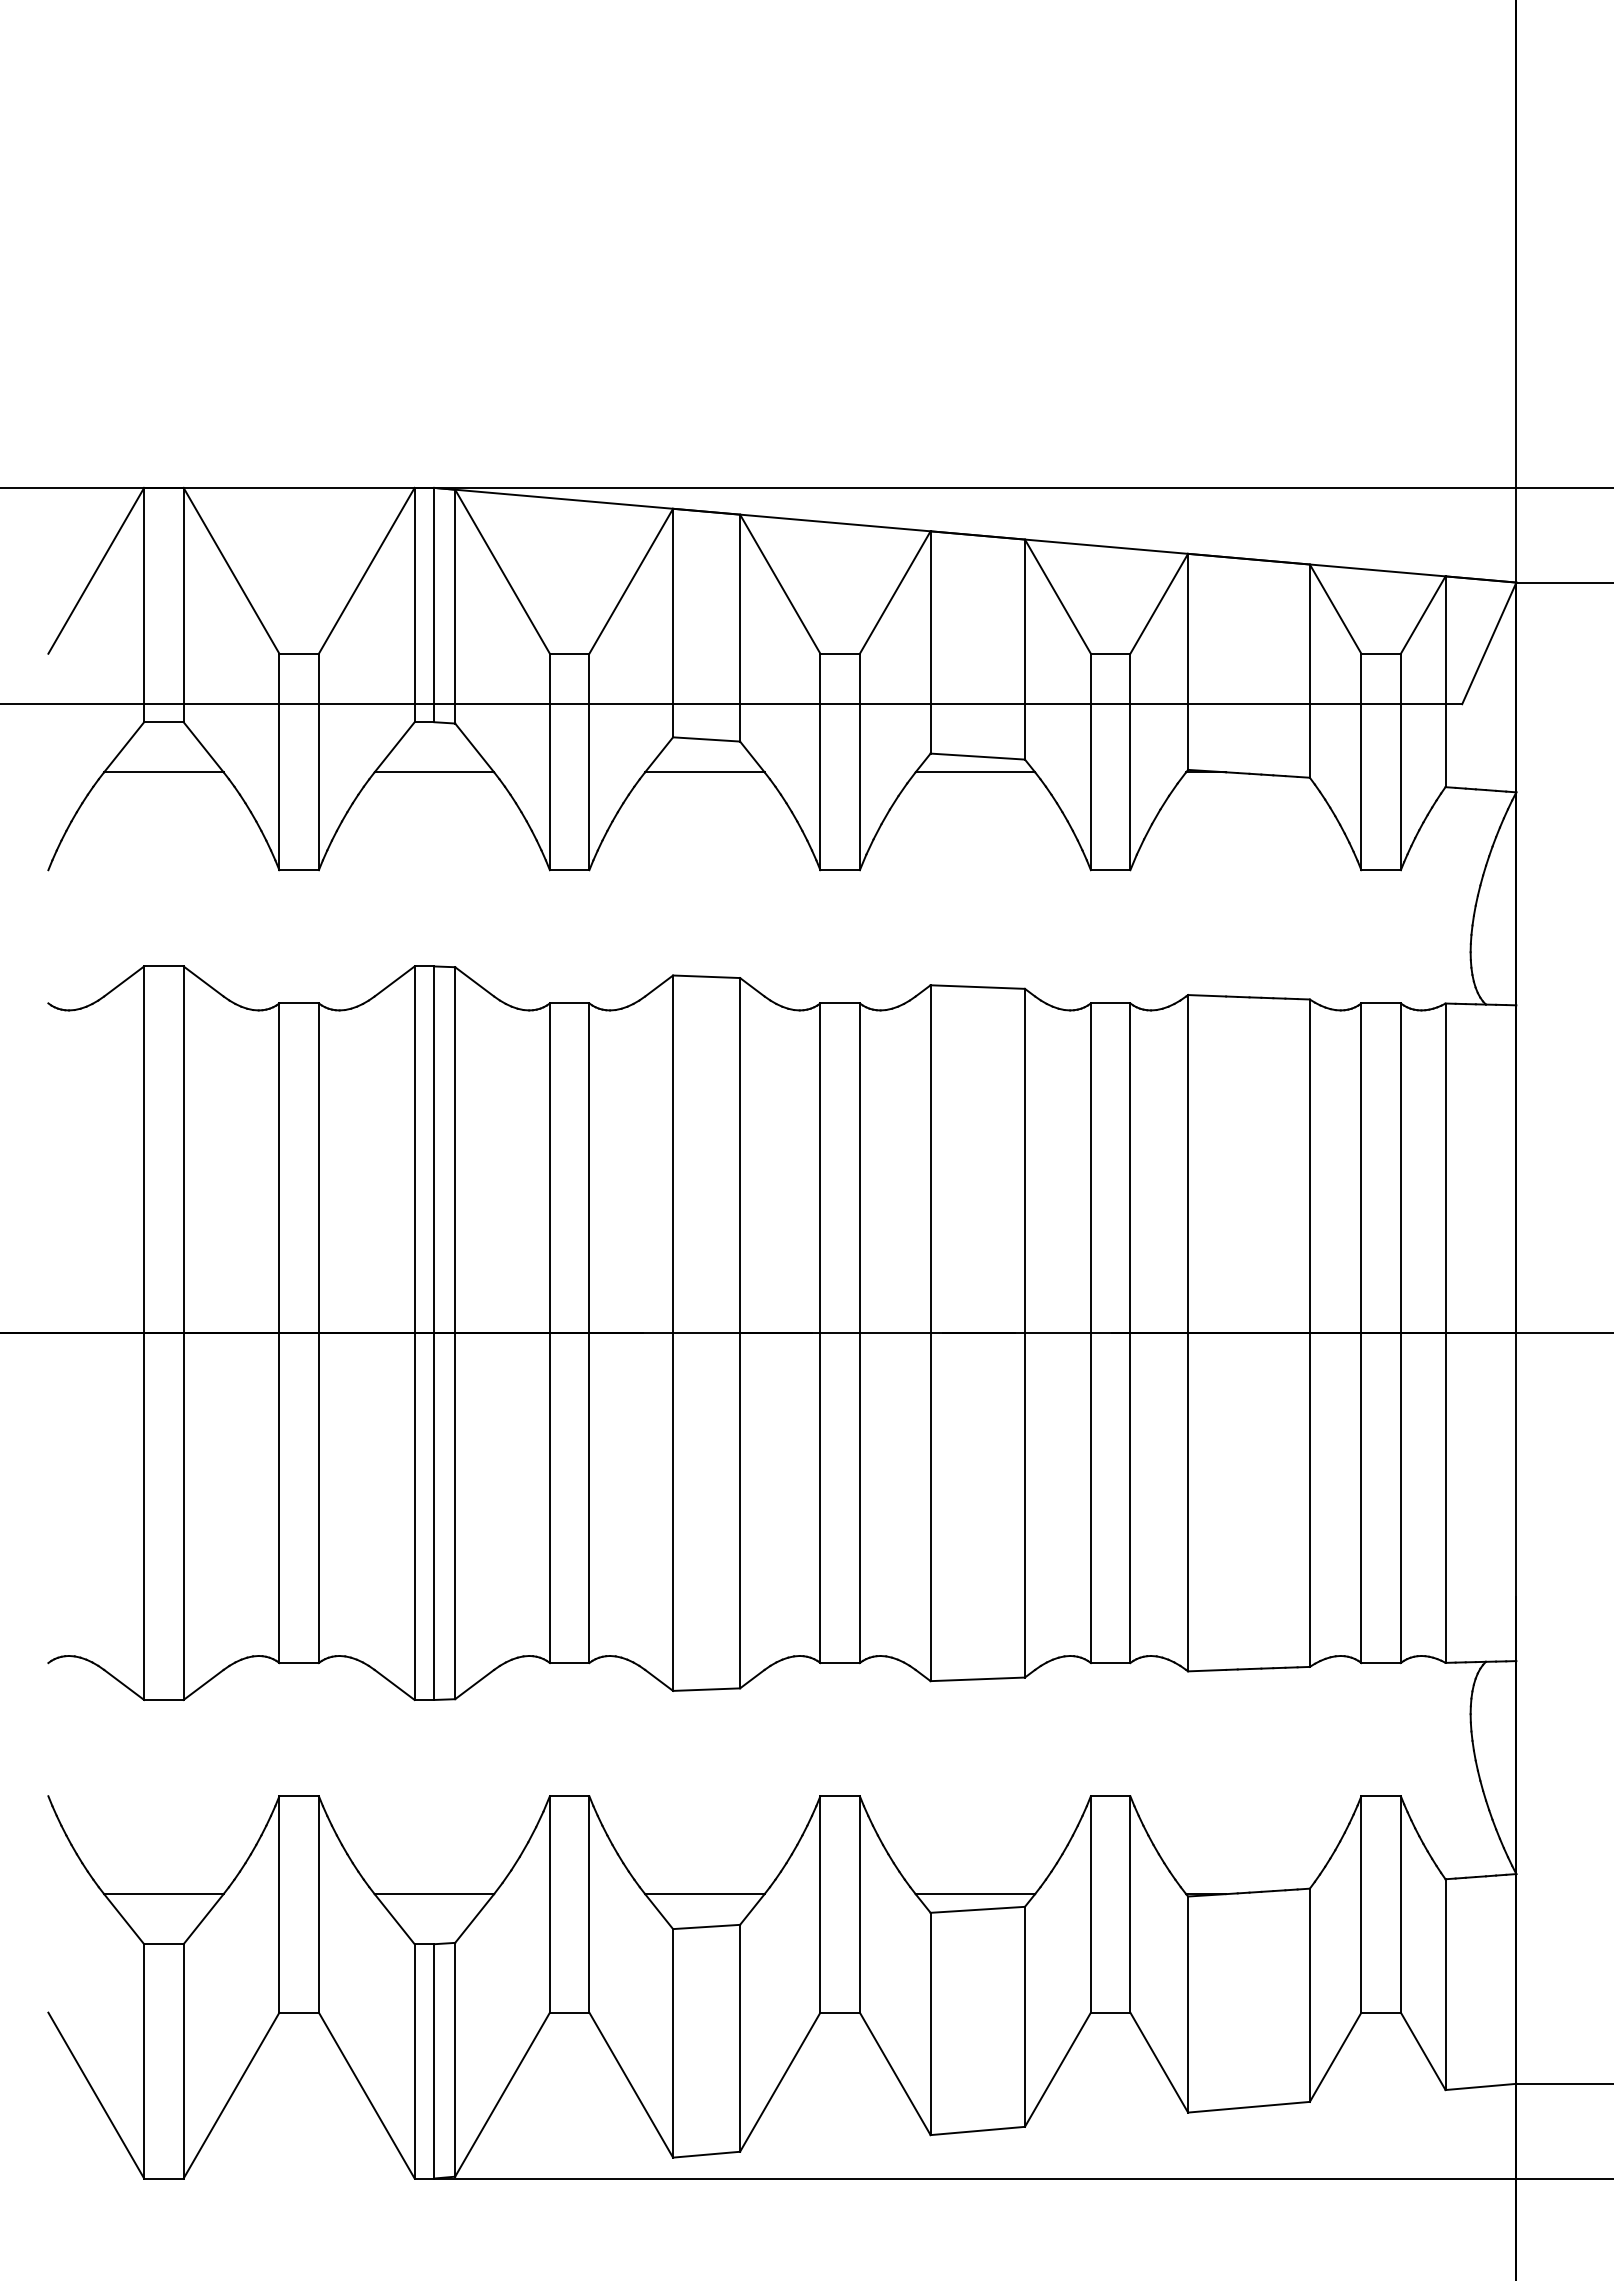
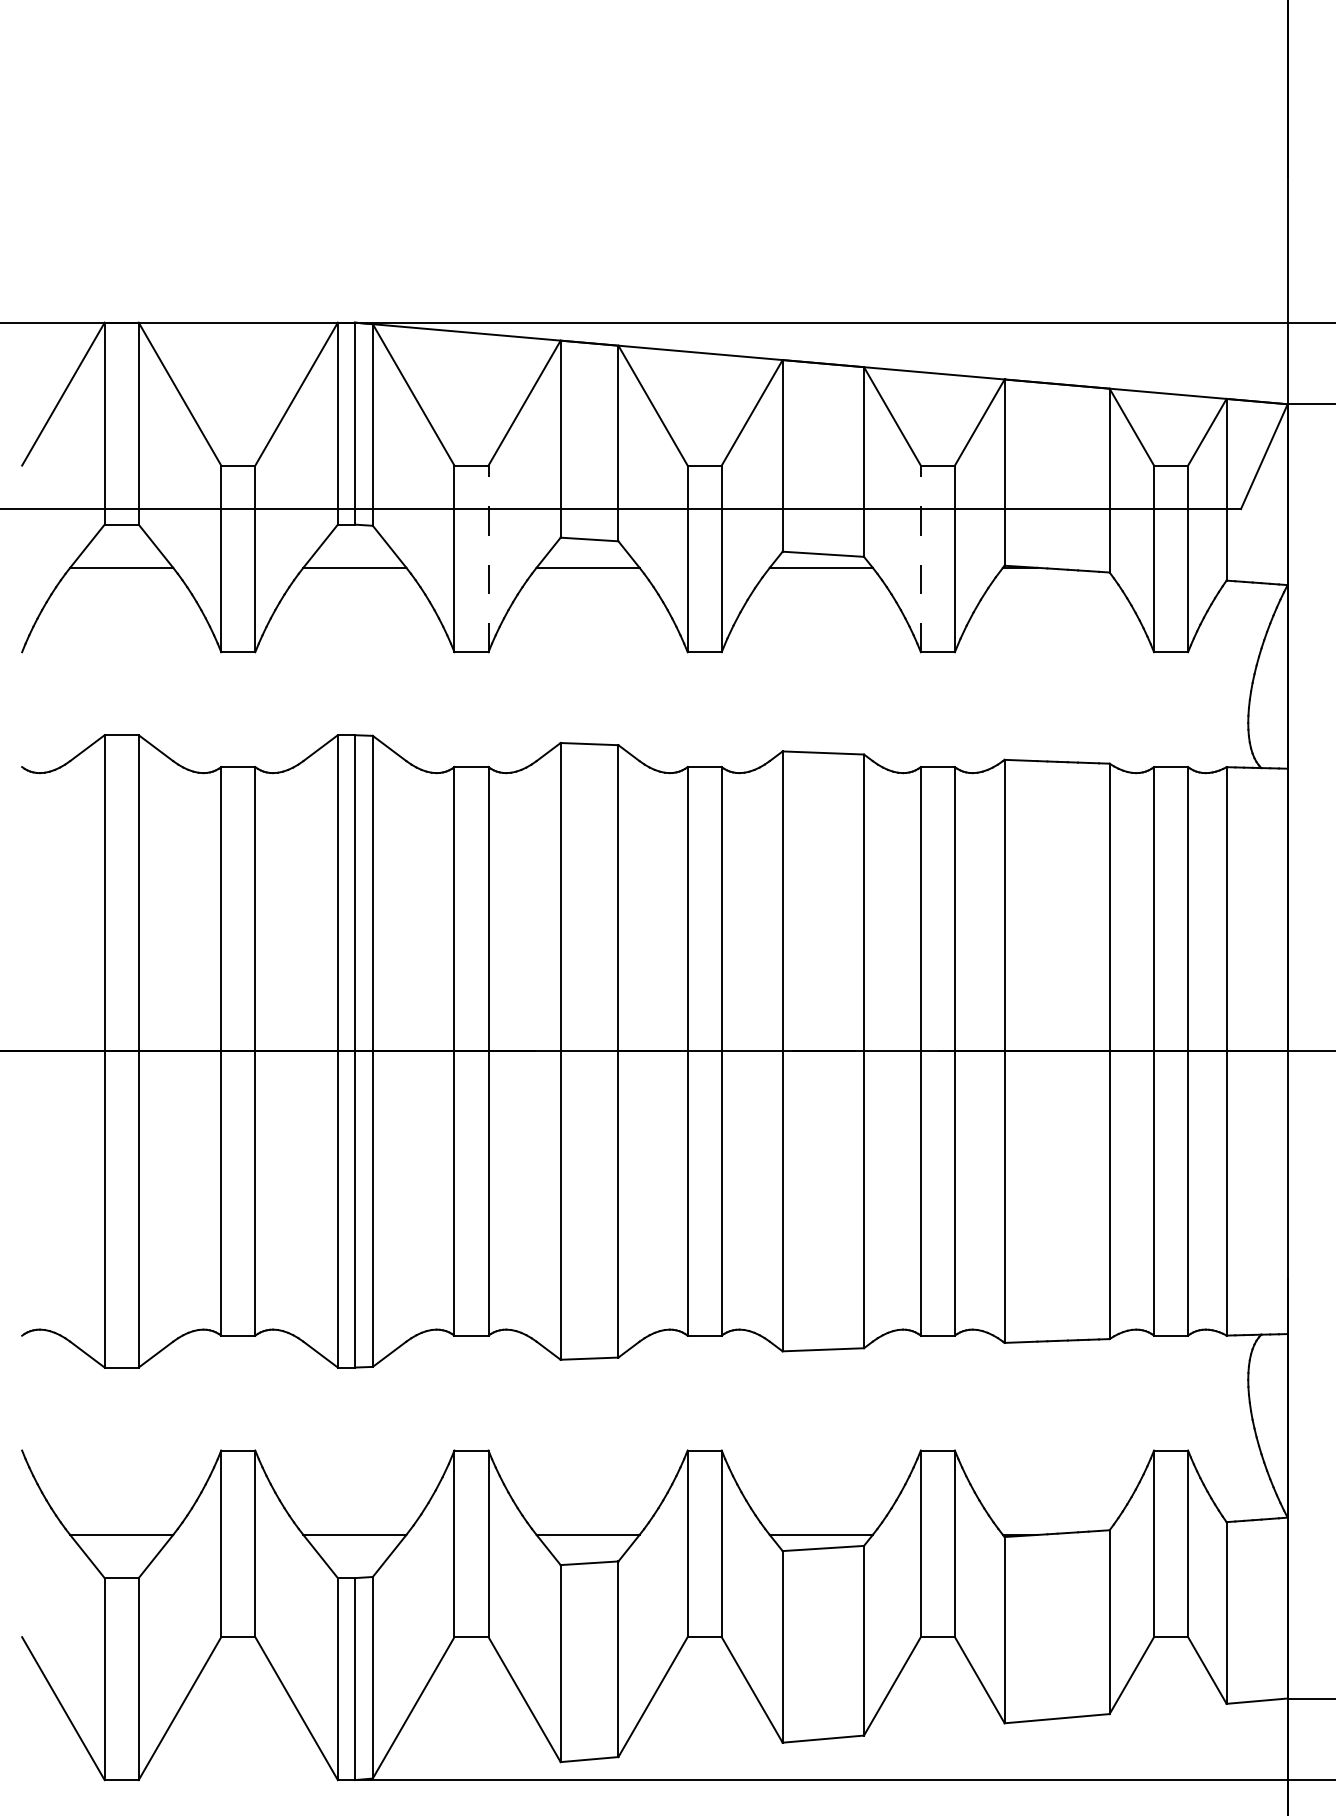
line: (589, 761) -> (488, 558), solid -> dashed
line: (1090, 761) -> (920, 558), solid -> dashed

